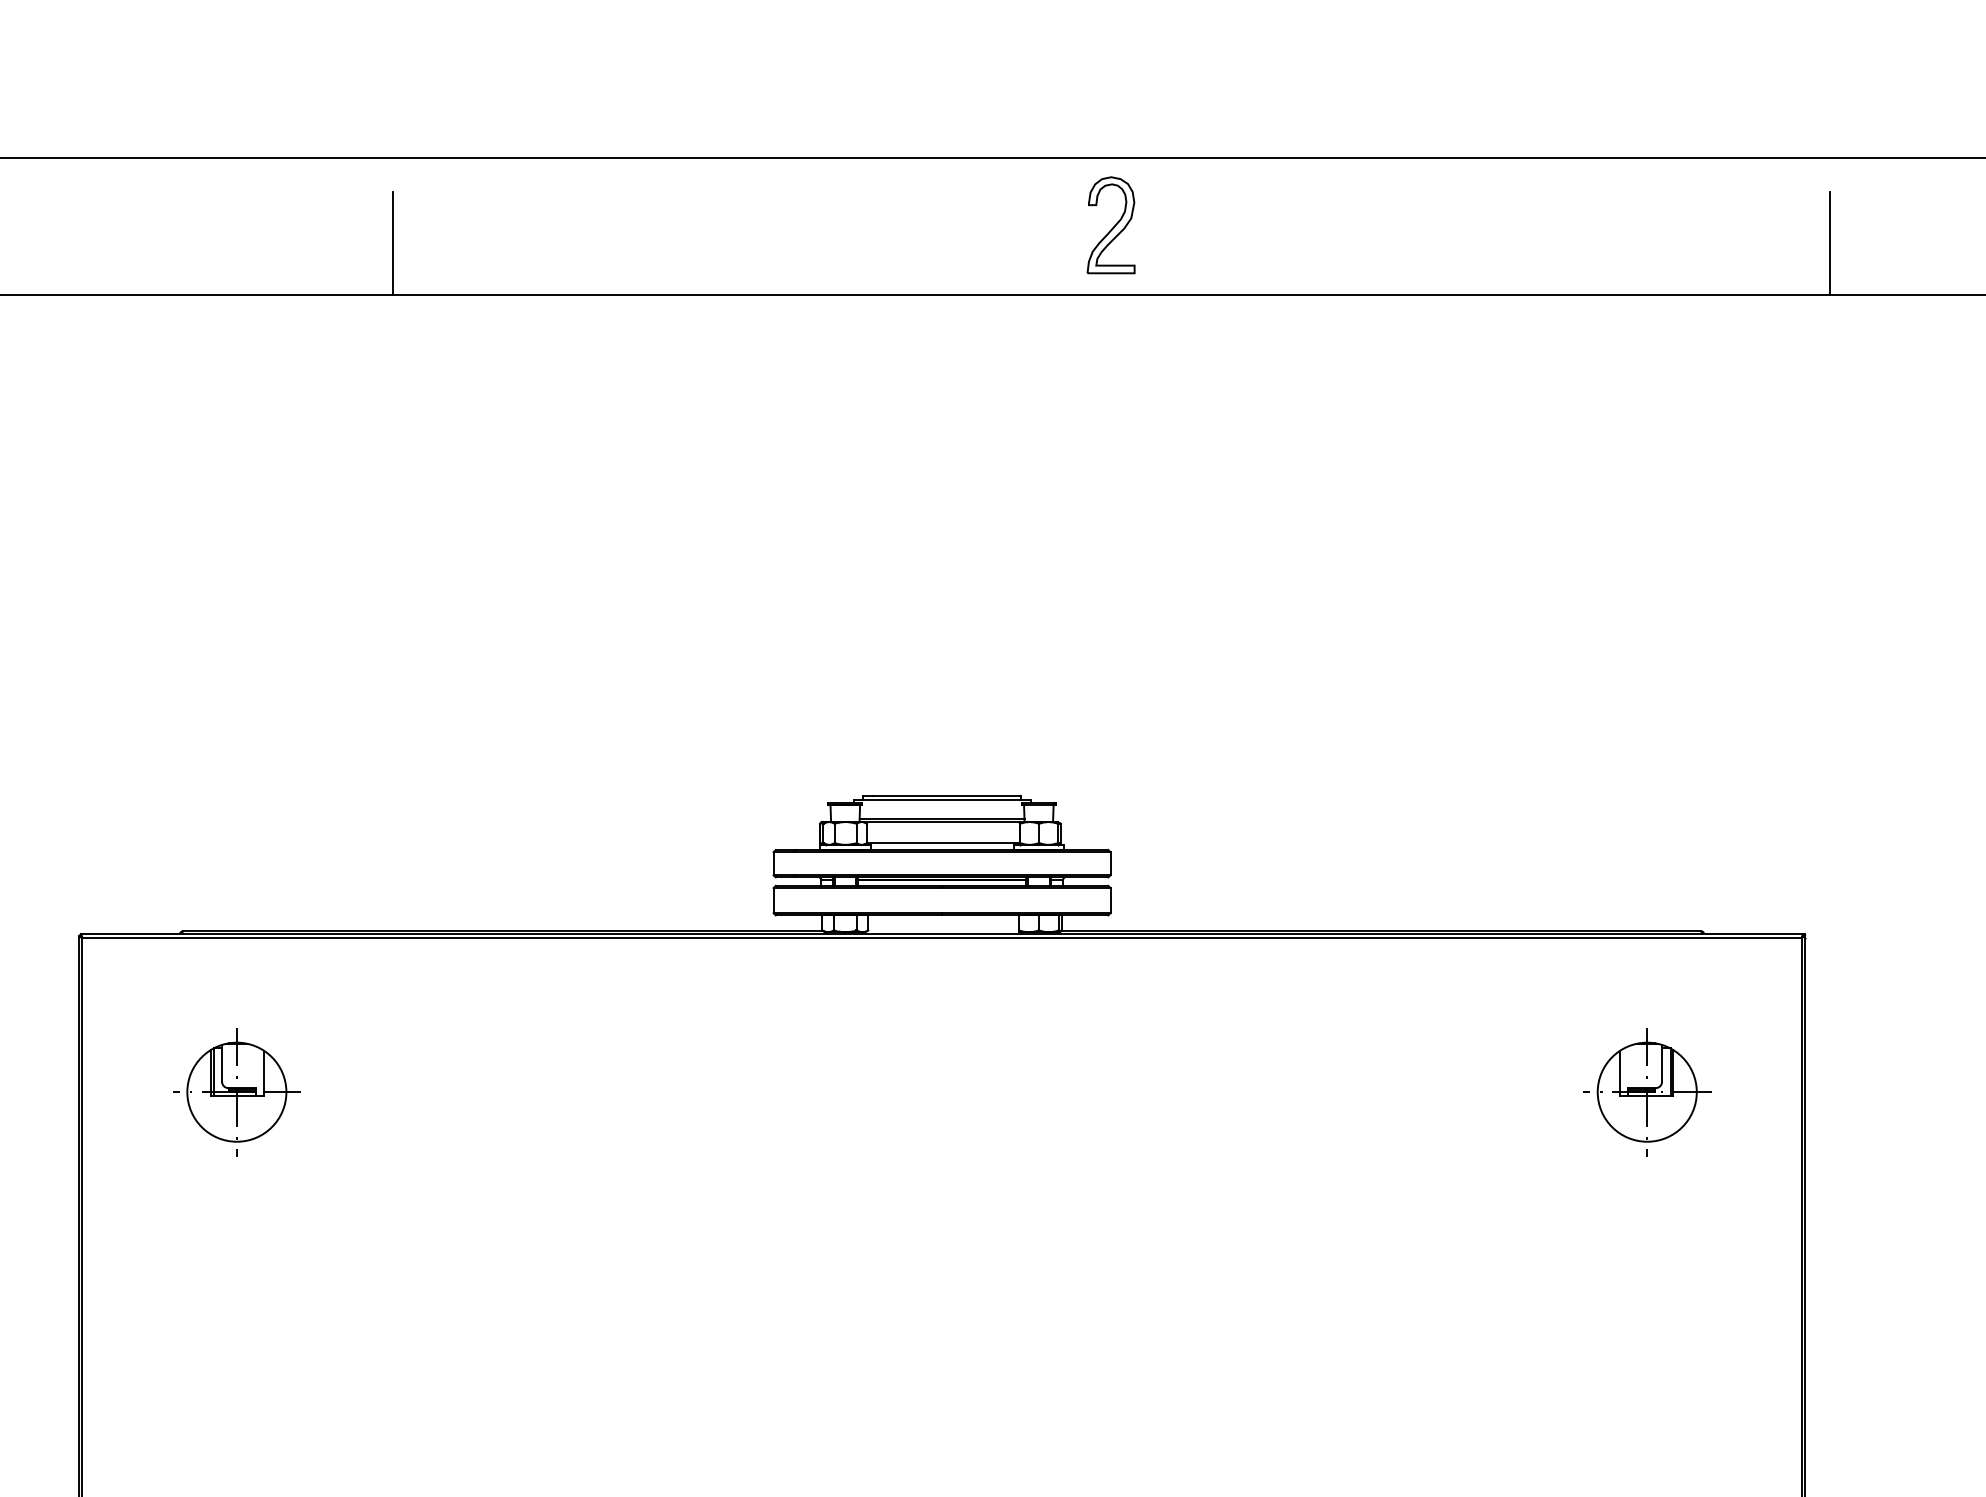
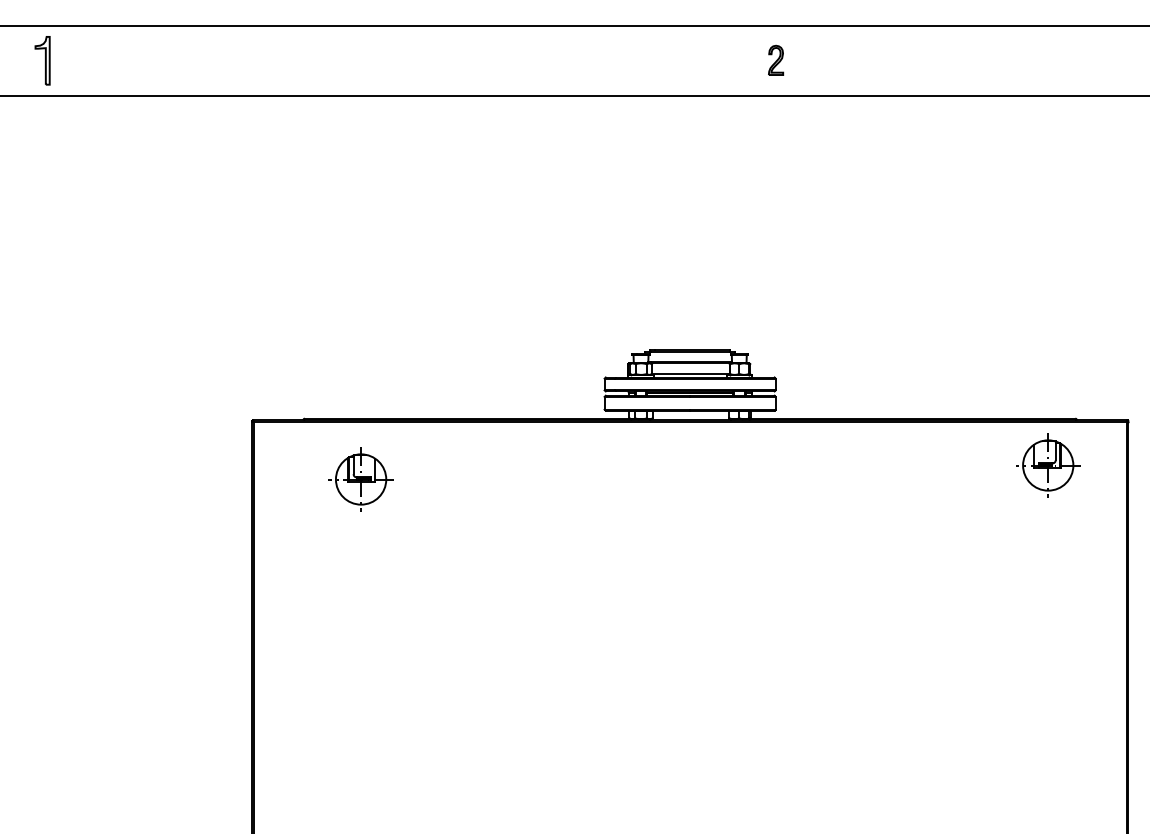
part: (1110, 225) -> (775, 60), size x0.6
line: (393, 243) -> (411, 69), removed
line: (1828, 243) -> (1140, 69), removed
part: (235, 1092) -> (360, 479), moved
part: (1647, 1092) -> (1048, 465), moved

